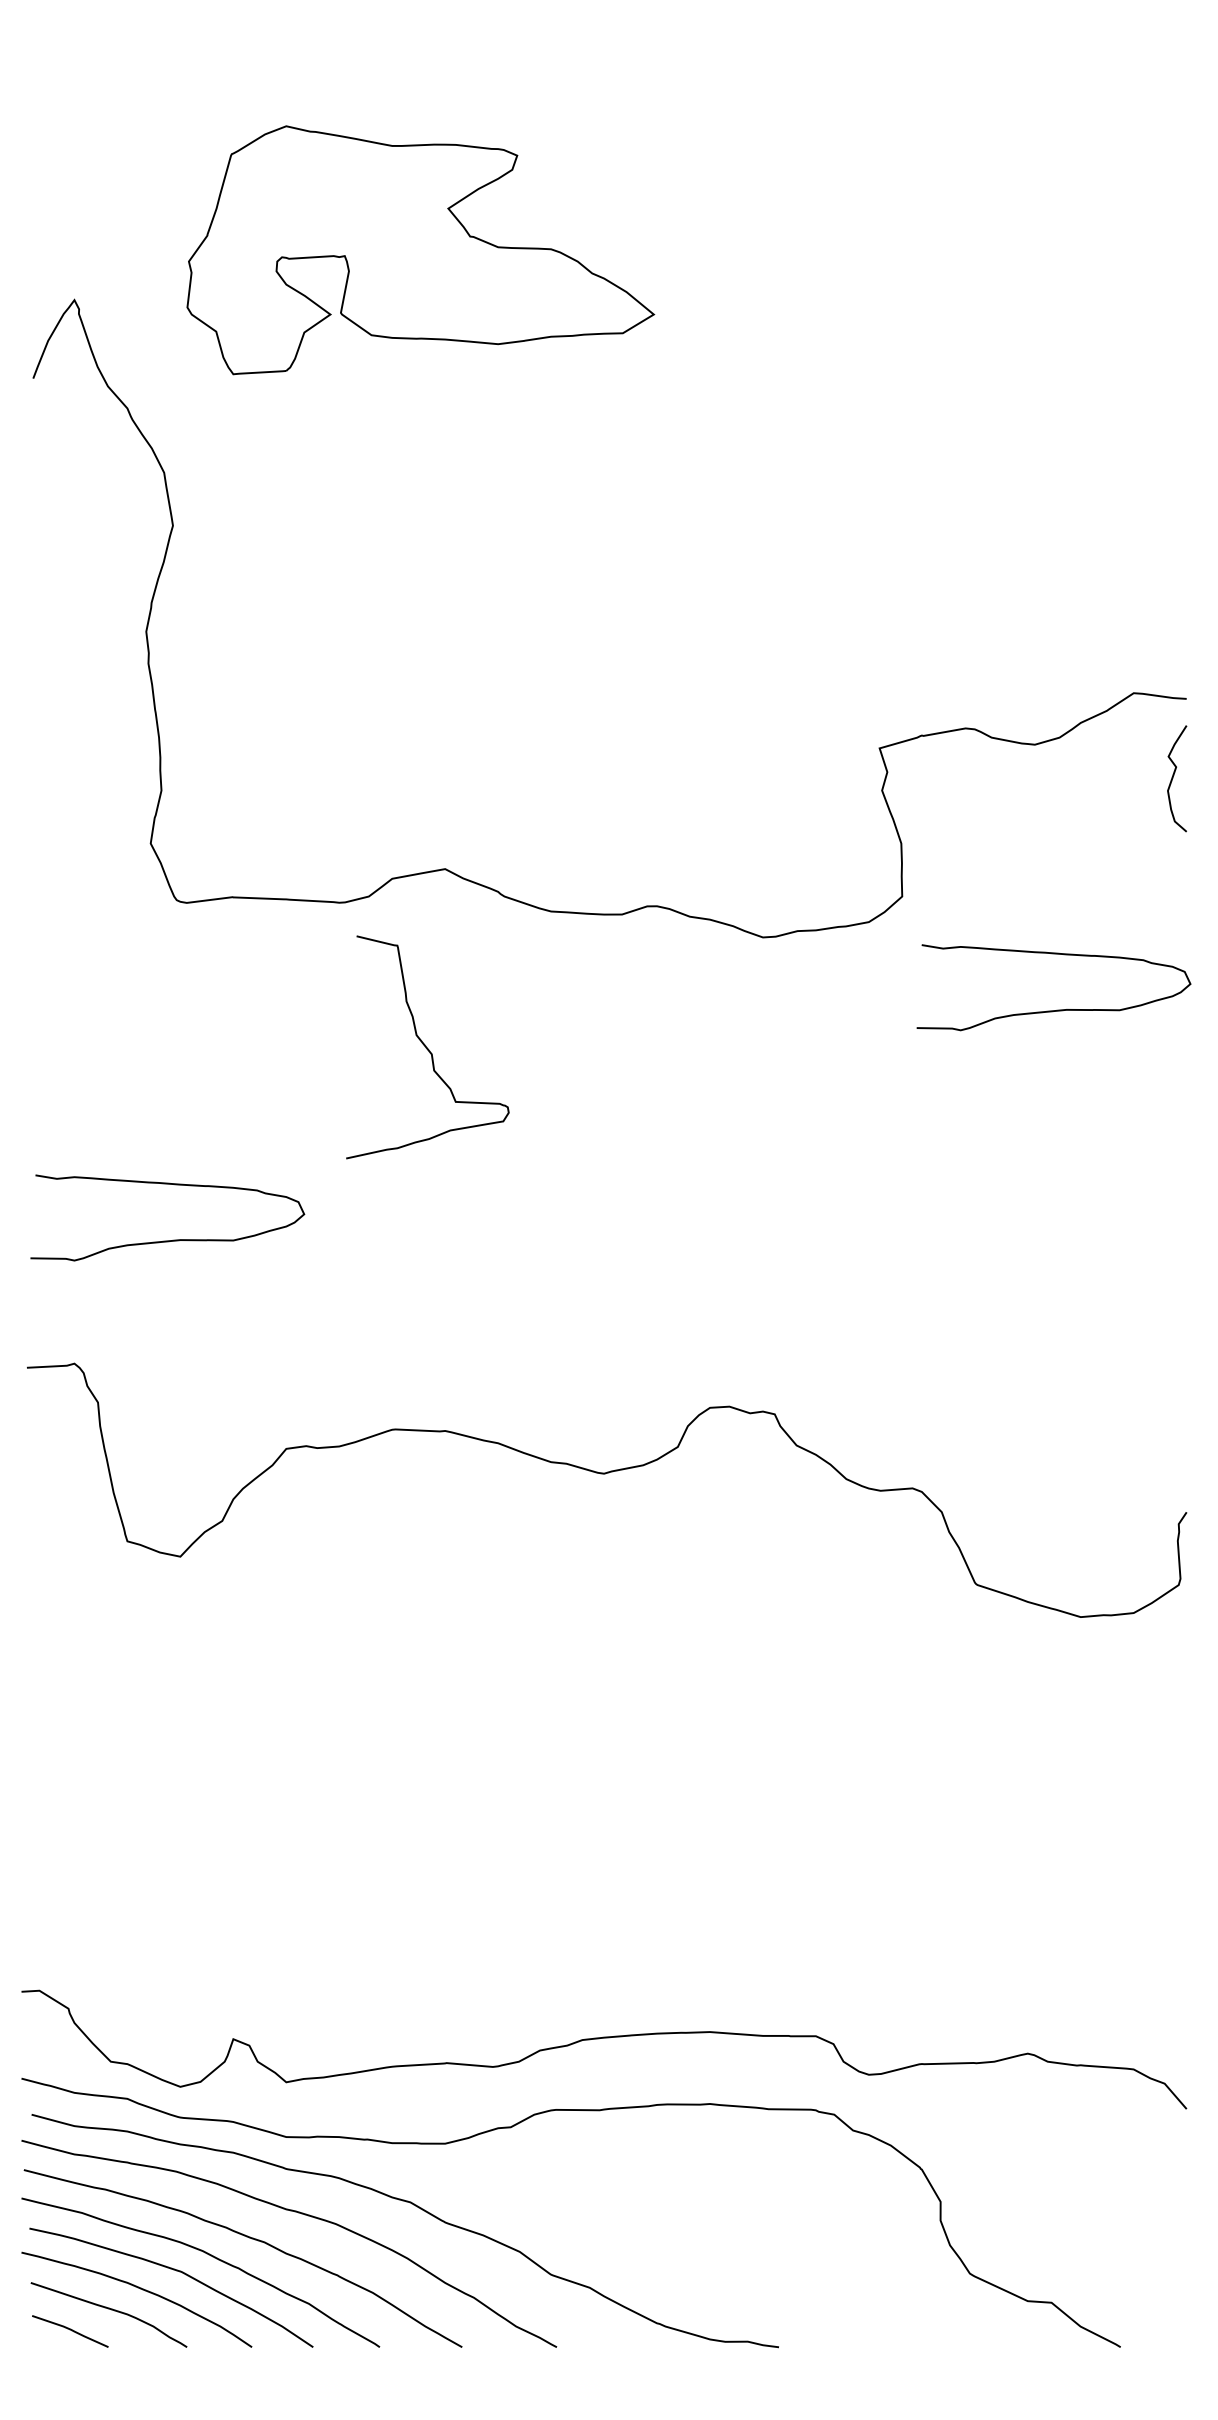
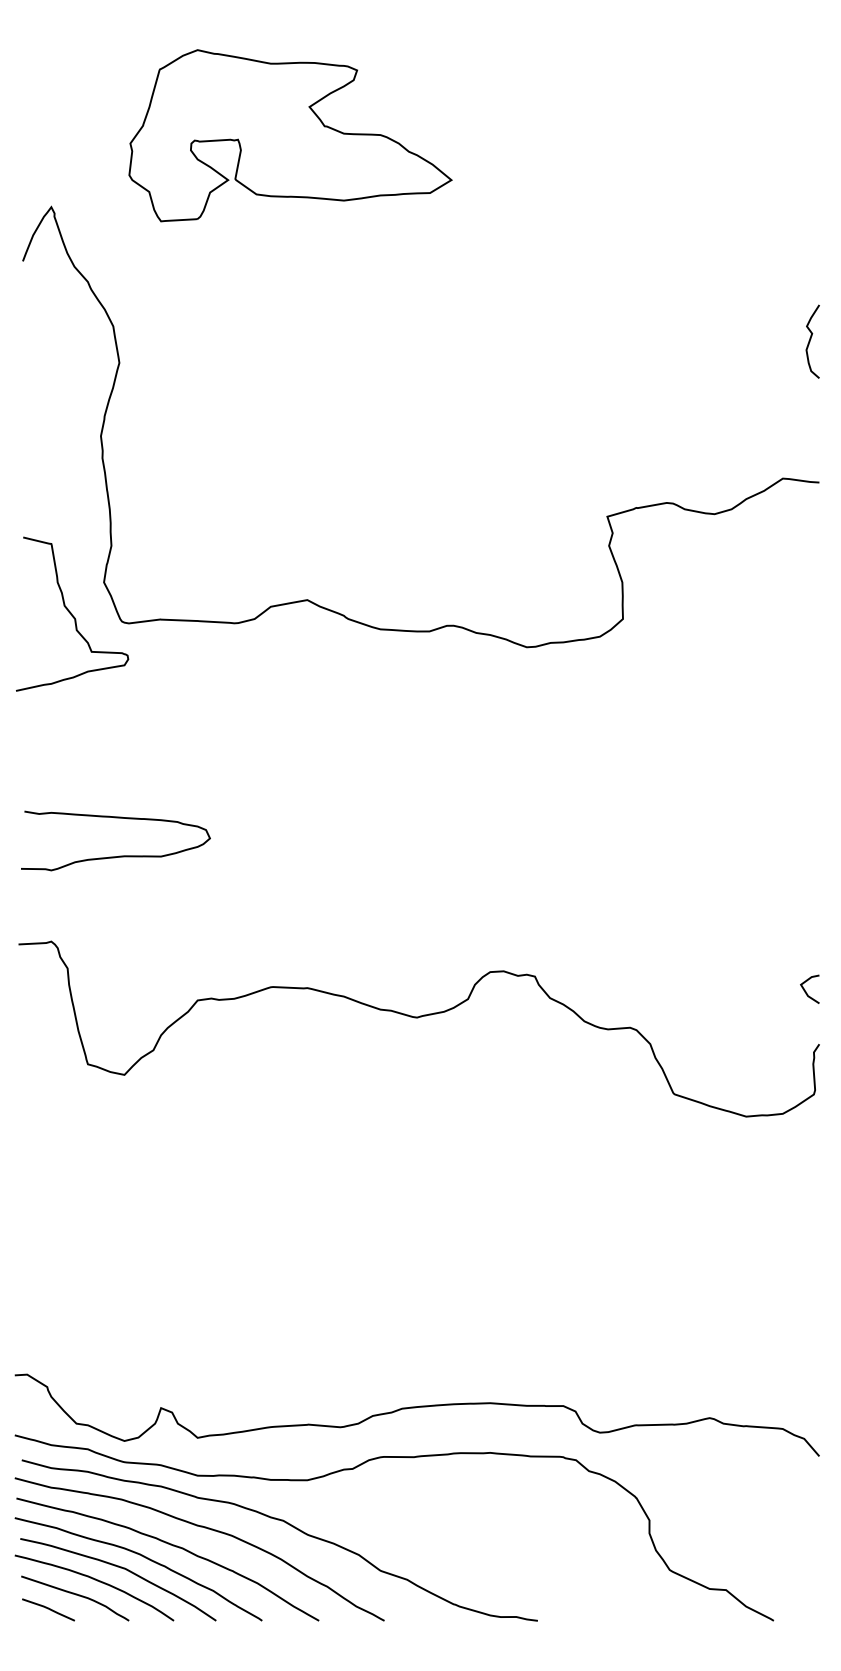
part: (420, 249) -> (290, 135), moved
curve: (1173, 778) -> (810, 341), moved
curve: (1059, 1008) -> (731, 696), removed
curve: (426, 1046) -> (71, 613), moved
line: (1166, 1433) -> (805, 989), added

